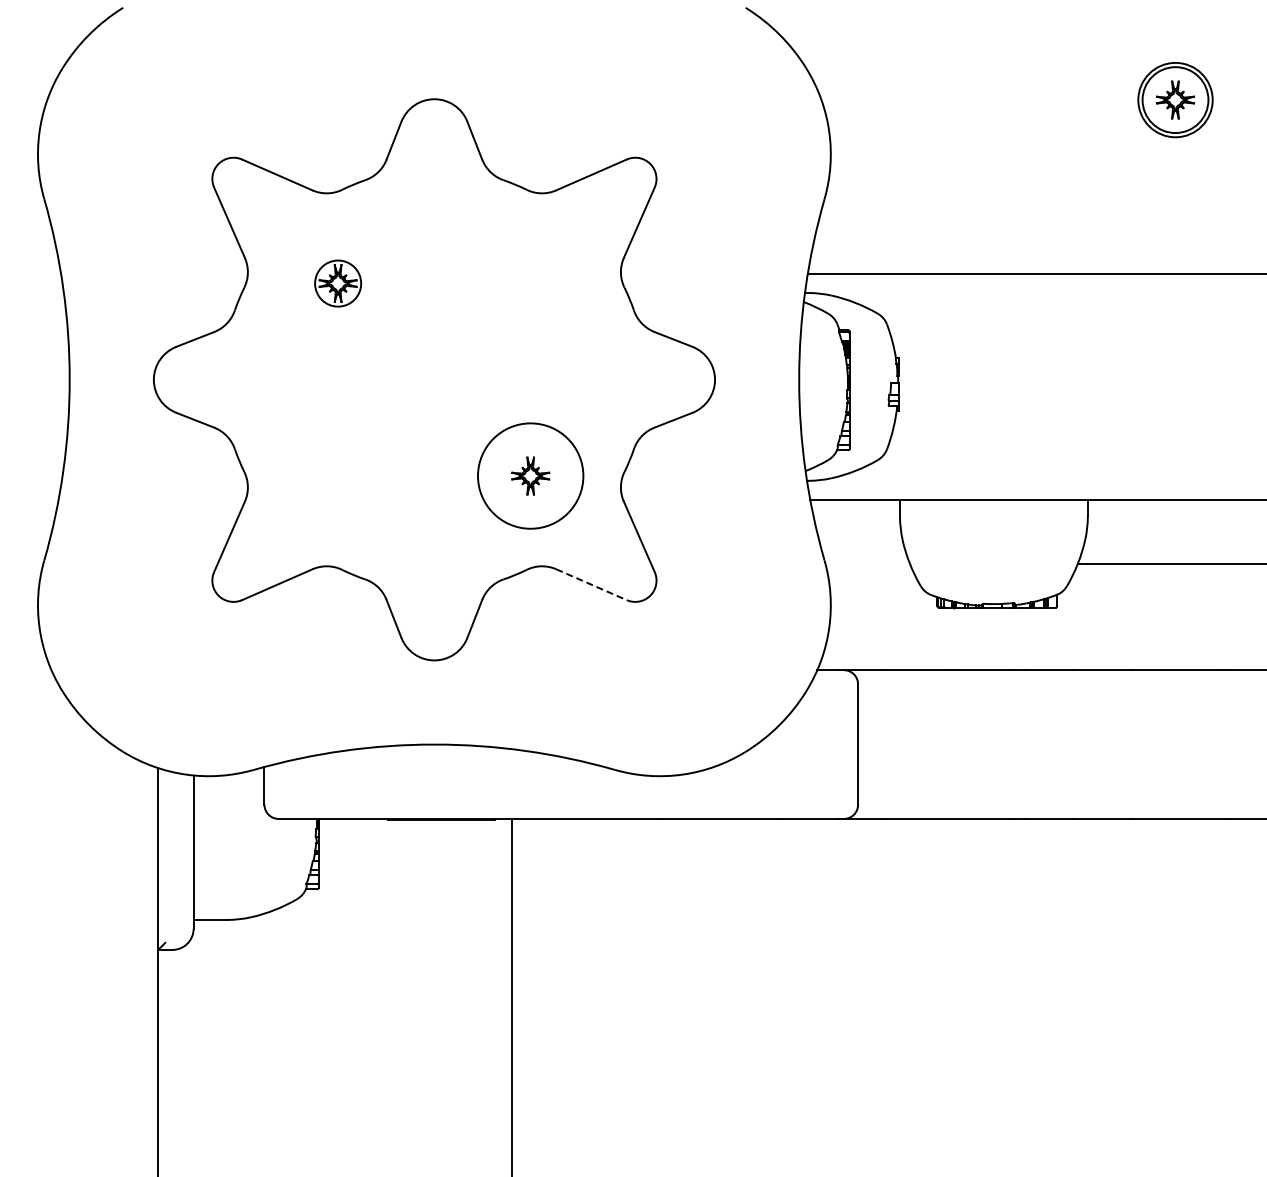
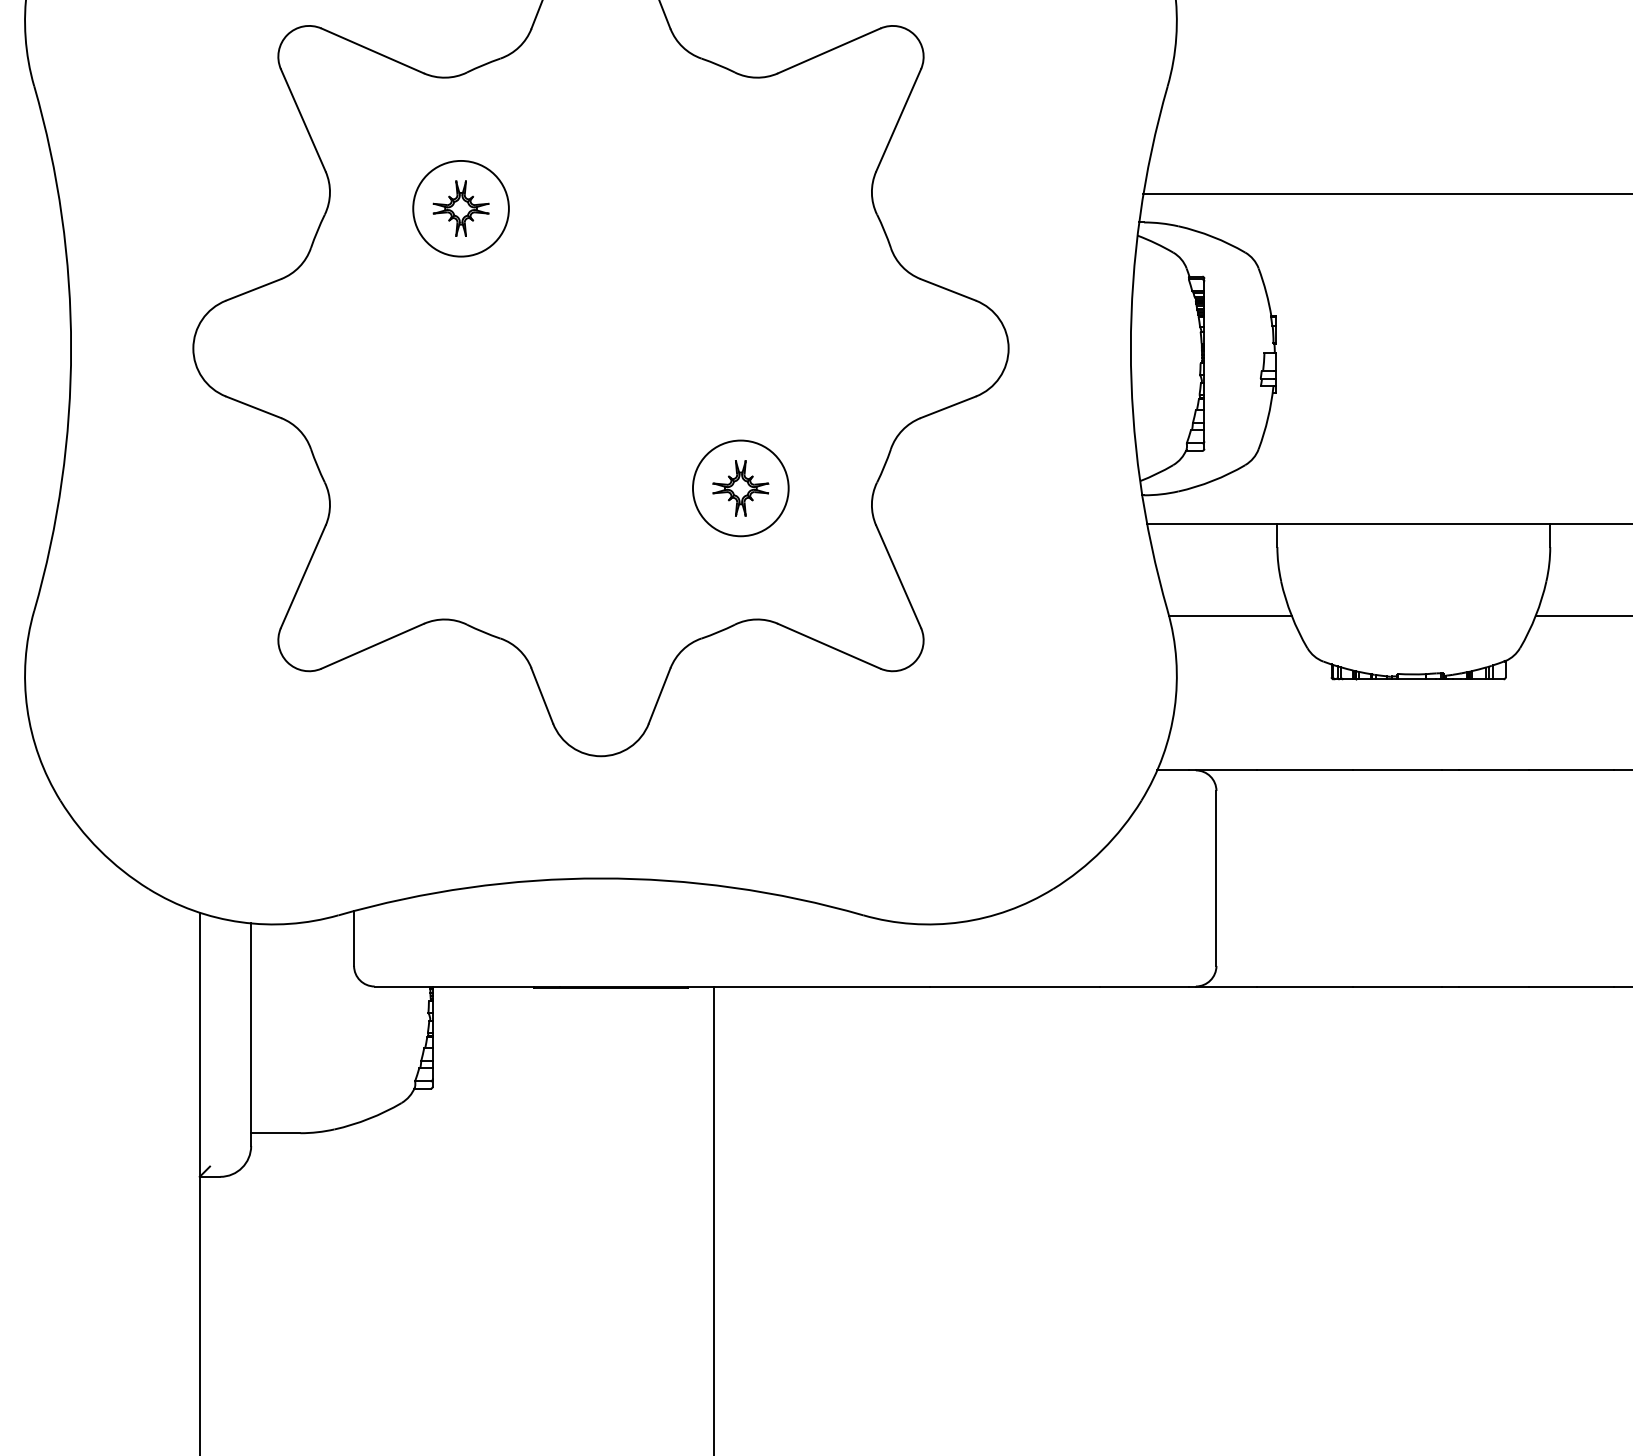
circle: (338, 283) -> (461, 208), size x1.43
circle: (530, 476) -> (740, 489), size x0.62
line: (867, 563) -> (1230, 615), added
line: (591, 584) -> (829, 645), dashed -> solid

